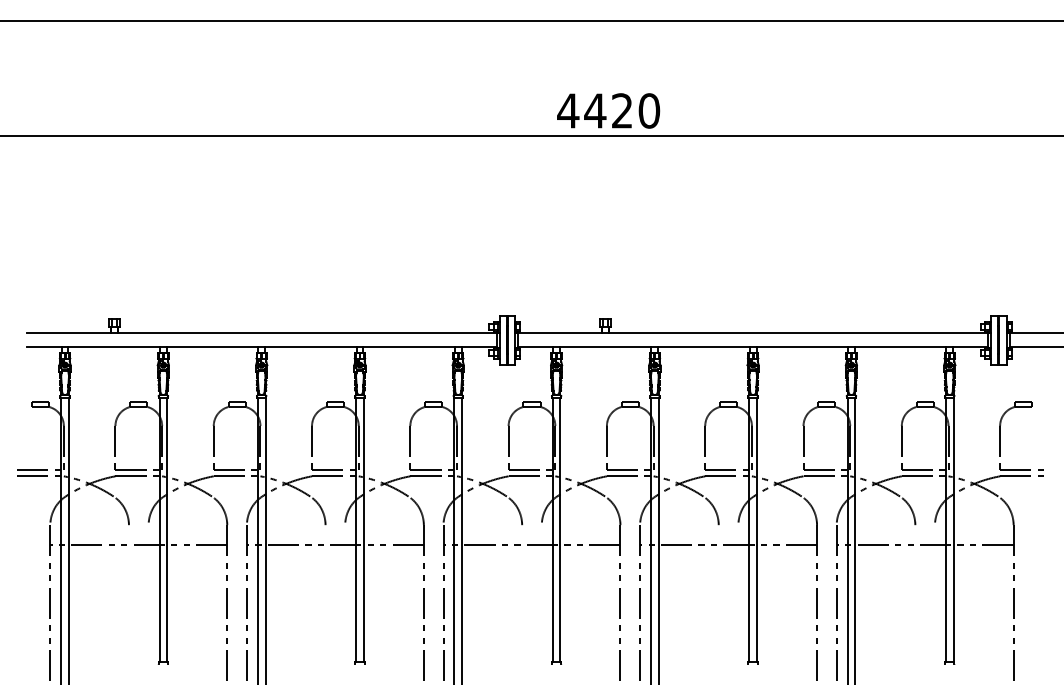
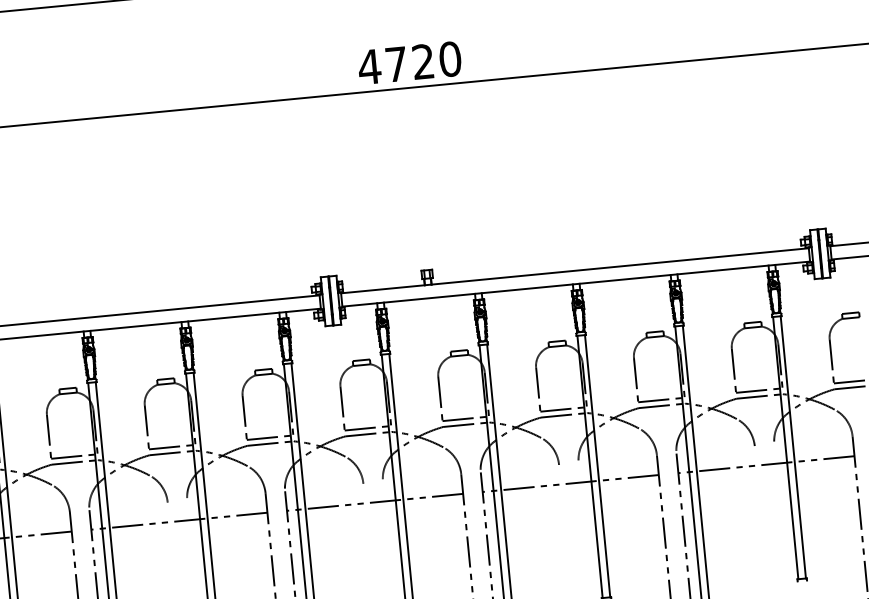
text: (595, 110) -> (396, 63), 4420 -> 4720

